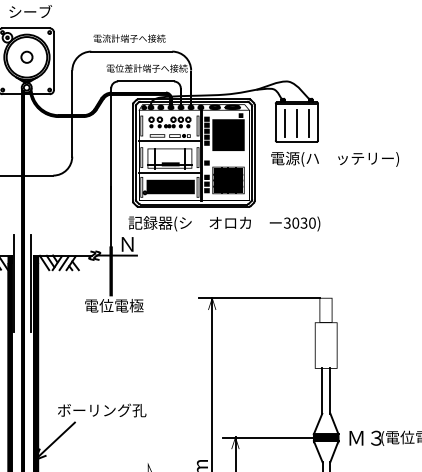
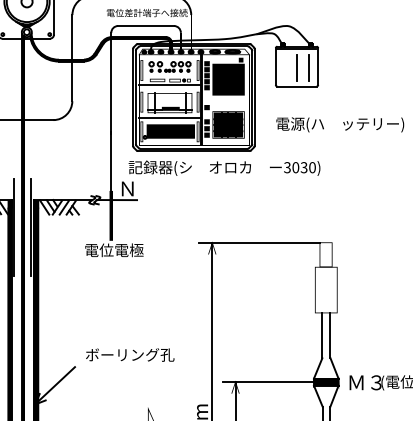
line: (285, 123) -> (285, 68), removed
text: (334, 159) -> (339, 125), moved
text: (102, 410) -> (130, 355), moved

